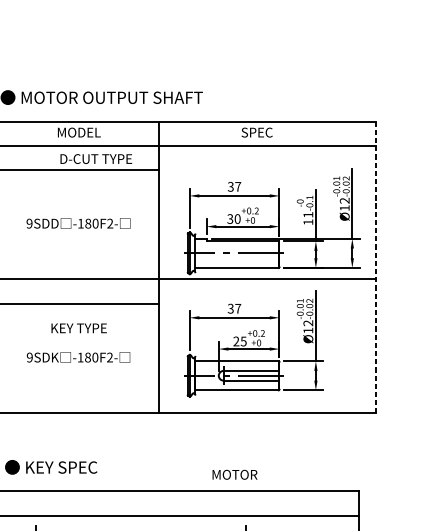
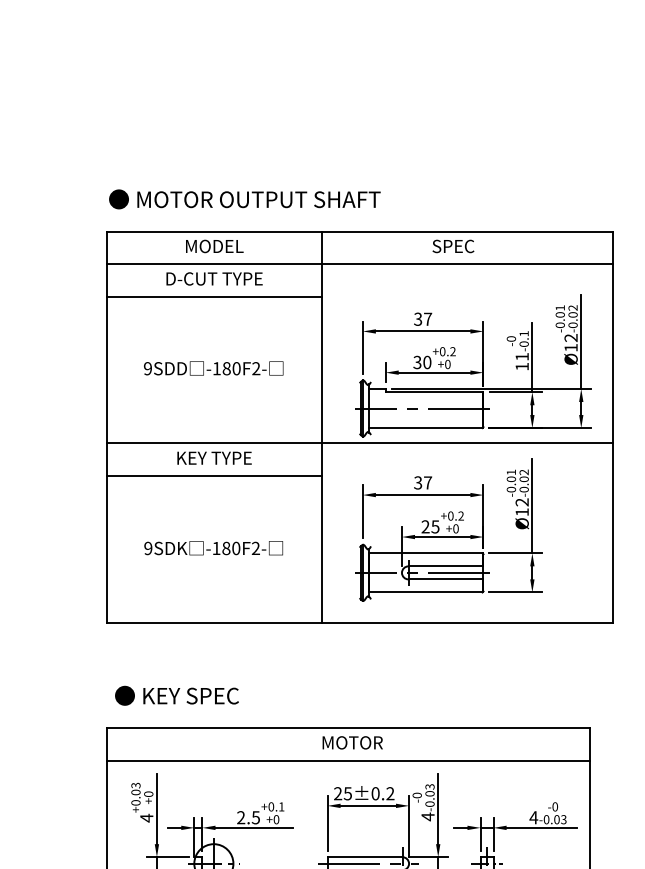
text: (96, 158) -> (214, 278), moved
line: (375, 267) -> (612, 427), dashed -> solid
text: (79, 327) -> (214, 457), moved
text: (234, 474) -> (352, 742), moved

